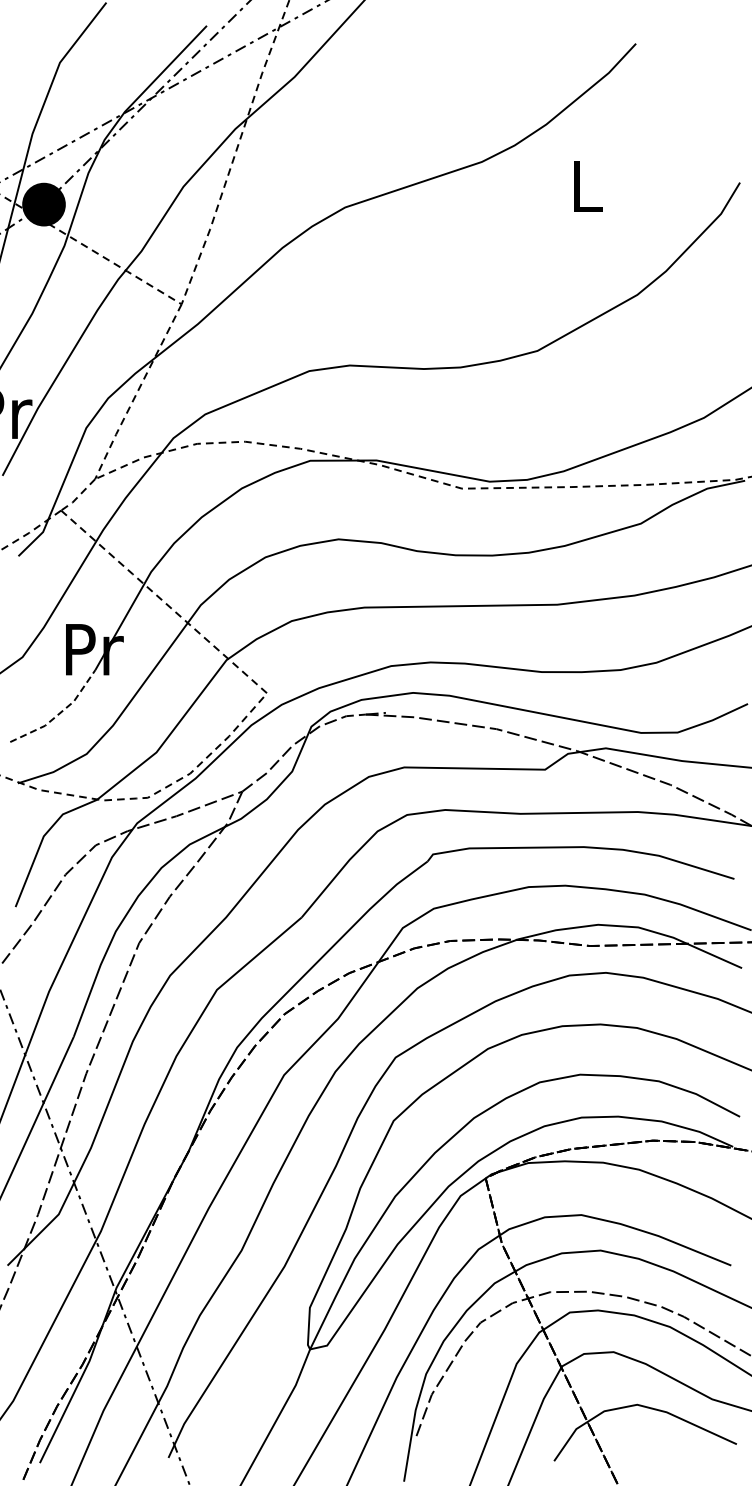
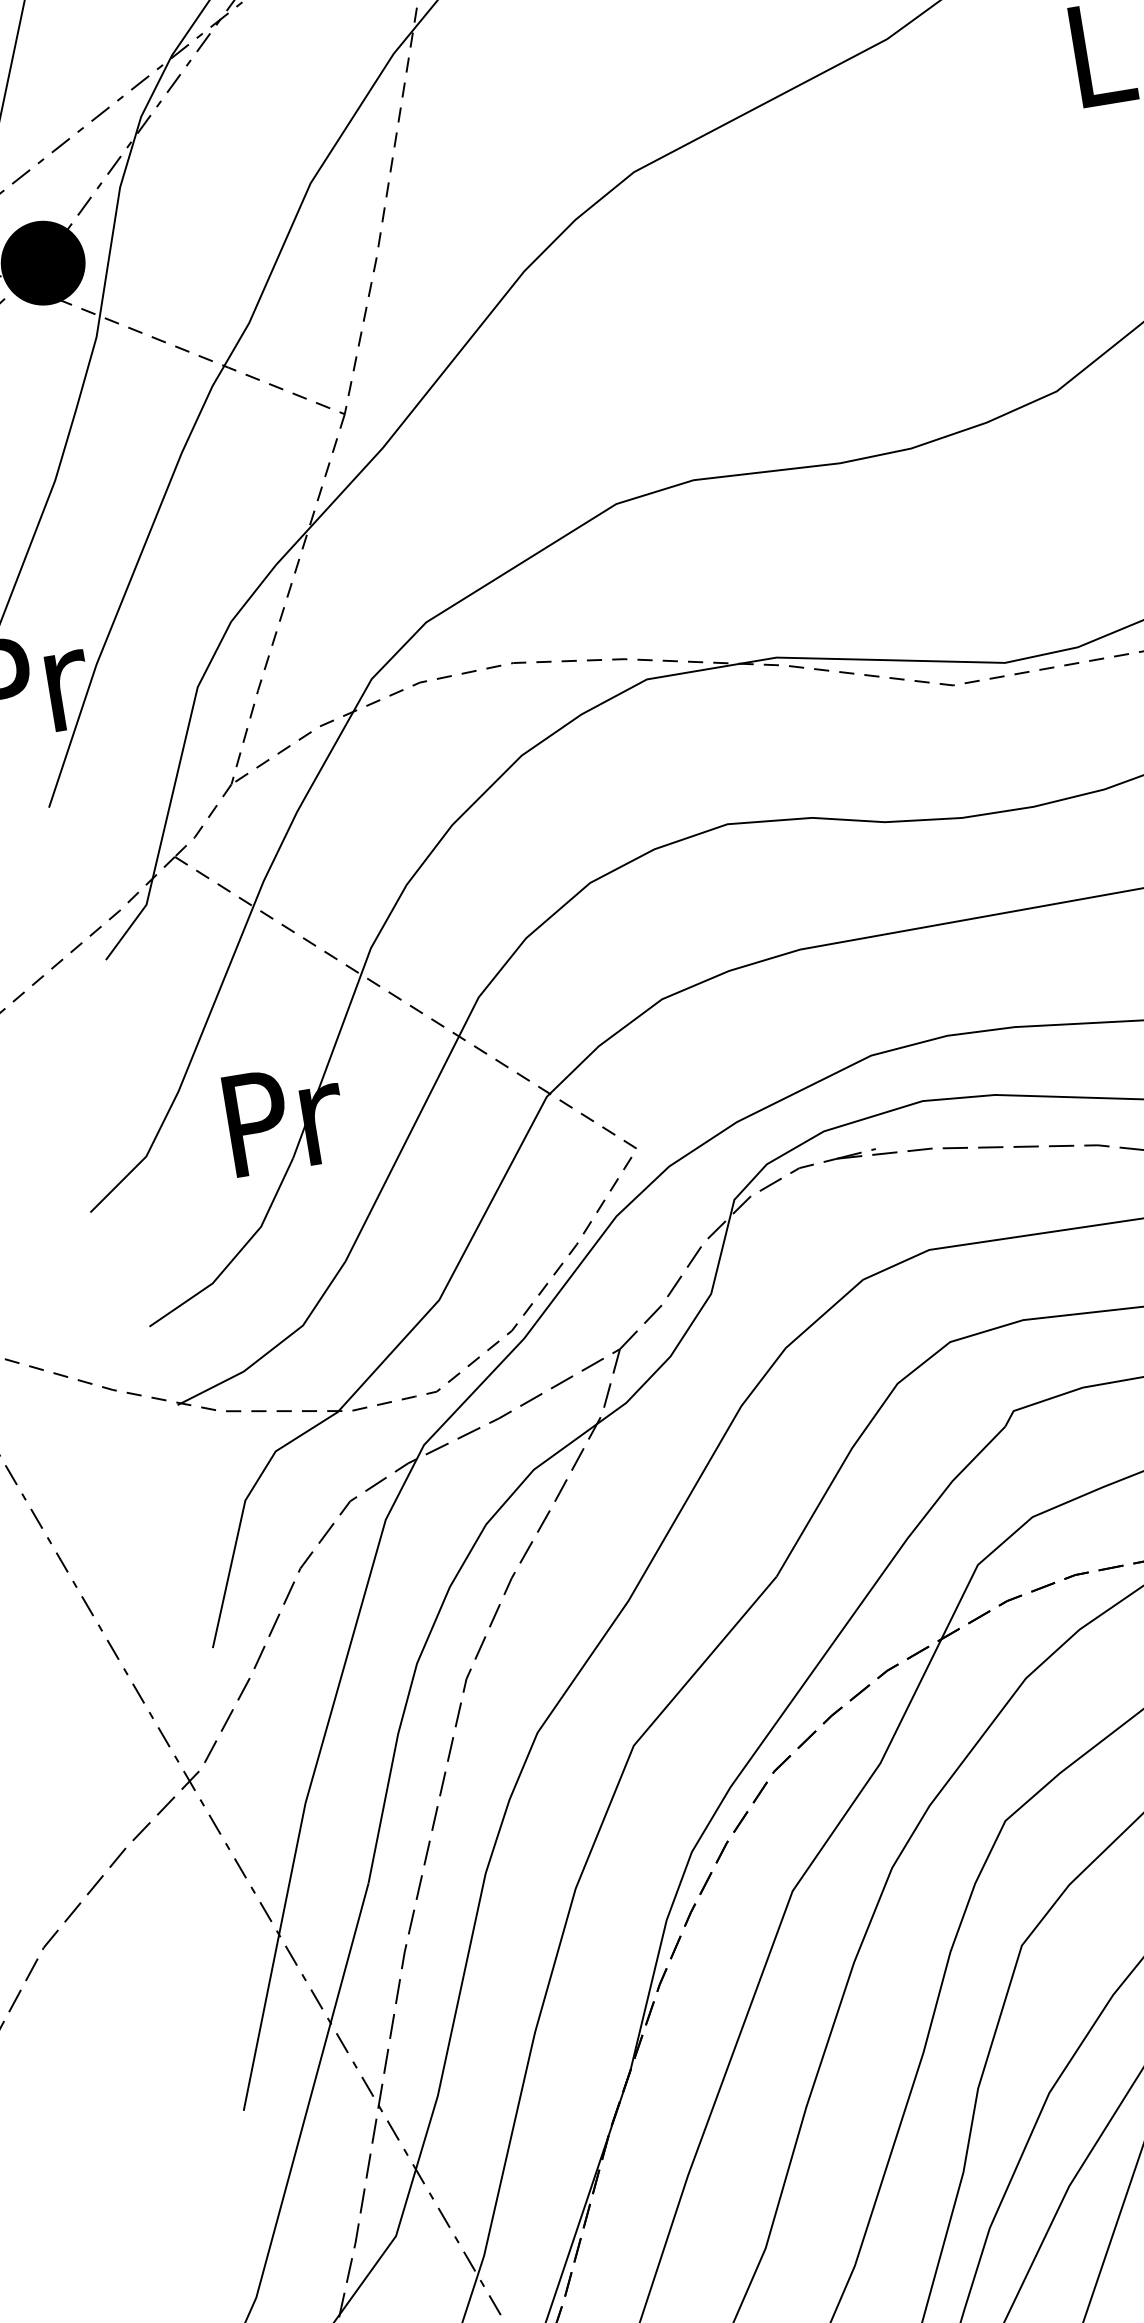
line: (59, 713) -> (236, 1254), dashed -> solid

